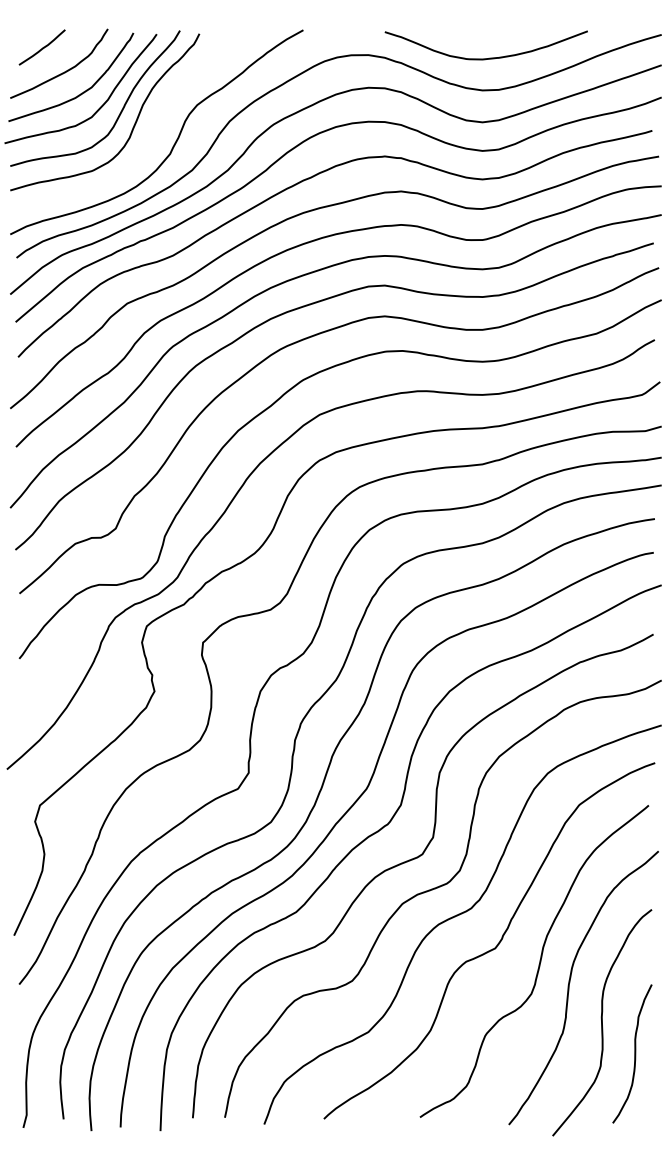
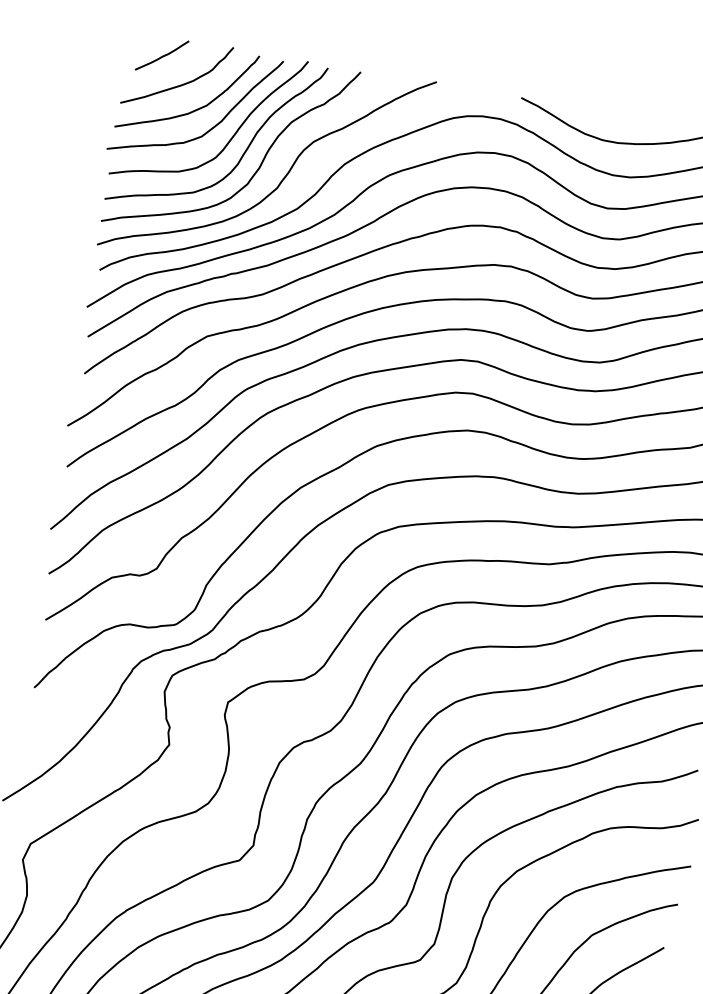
curve: (151, 130) -> (261, 160), added

